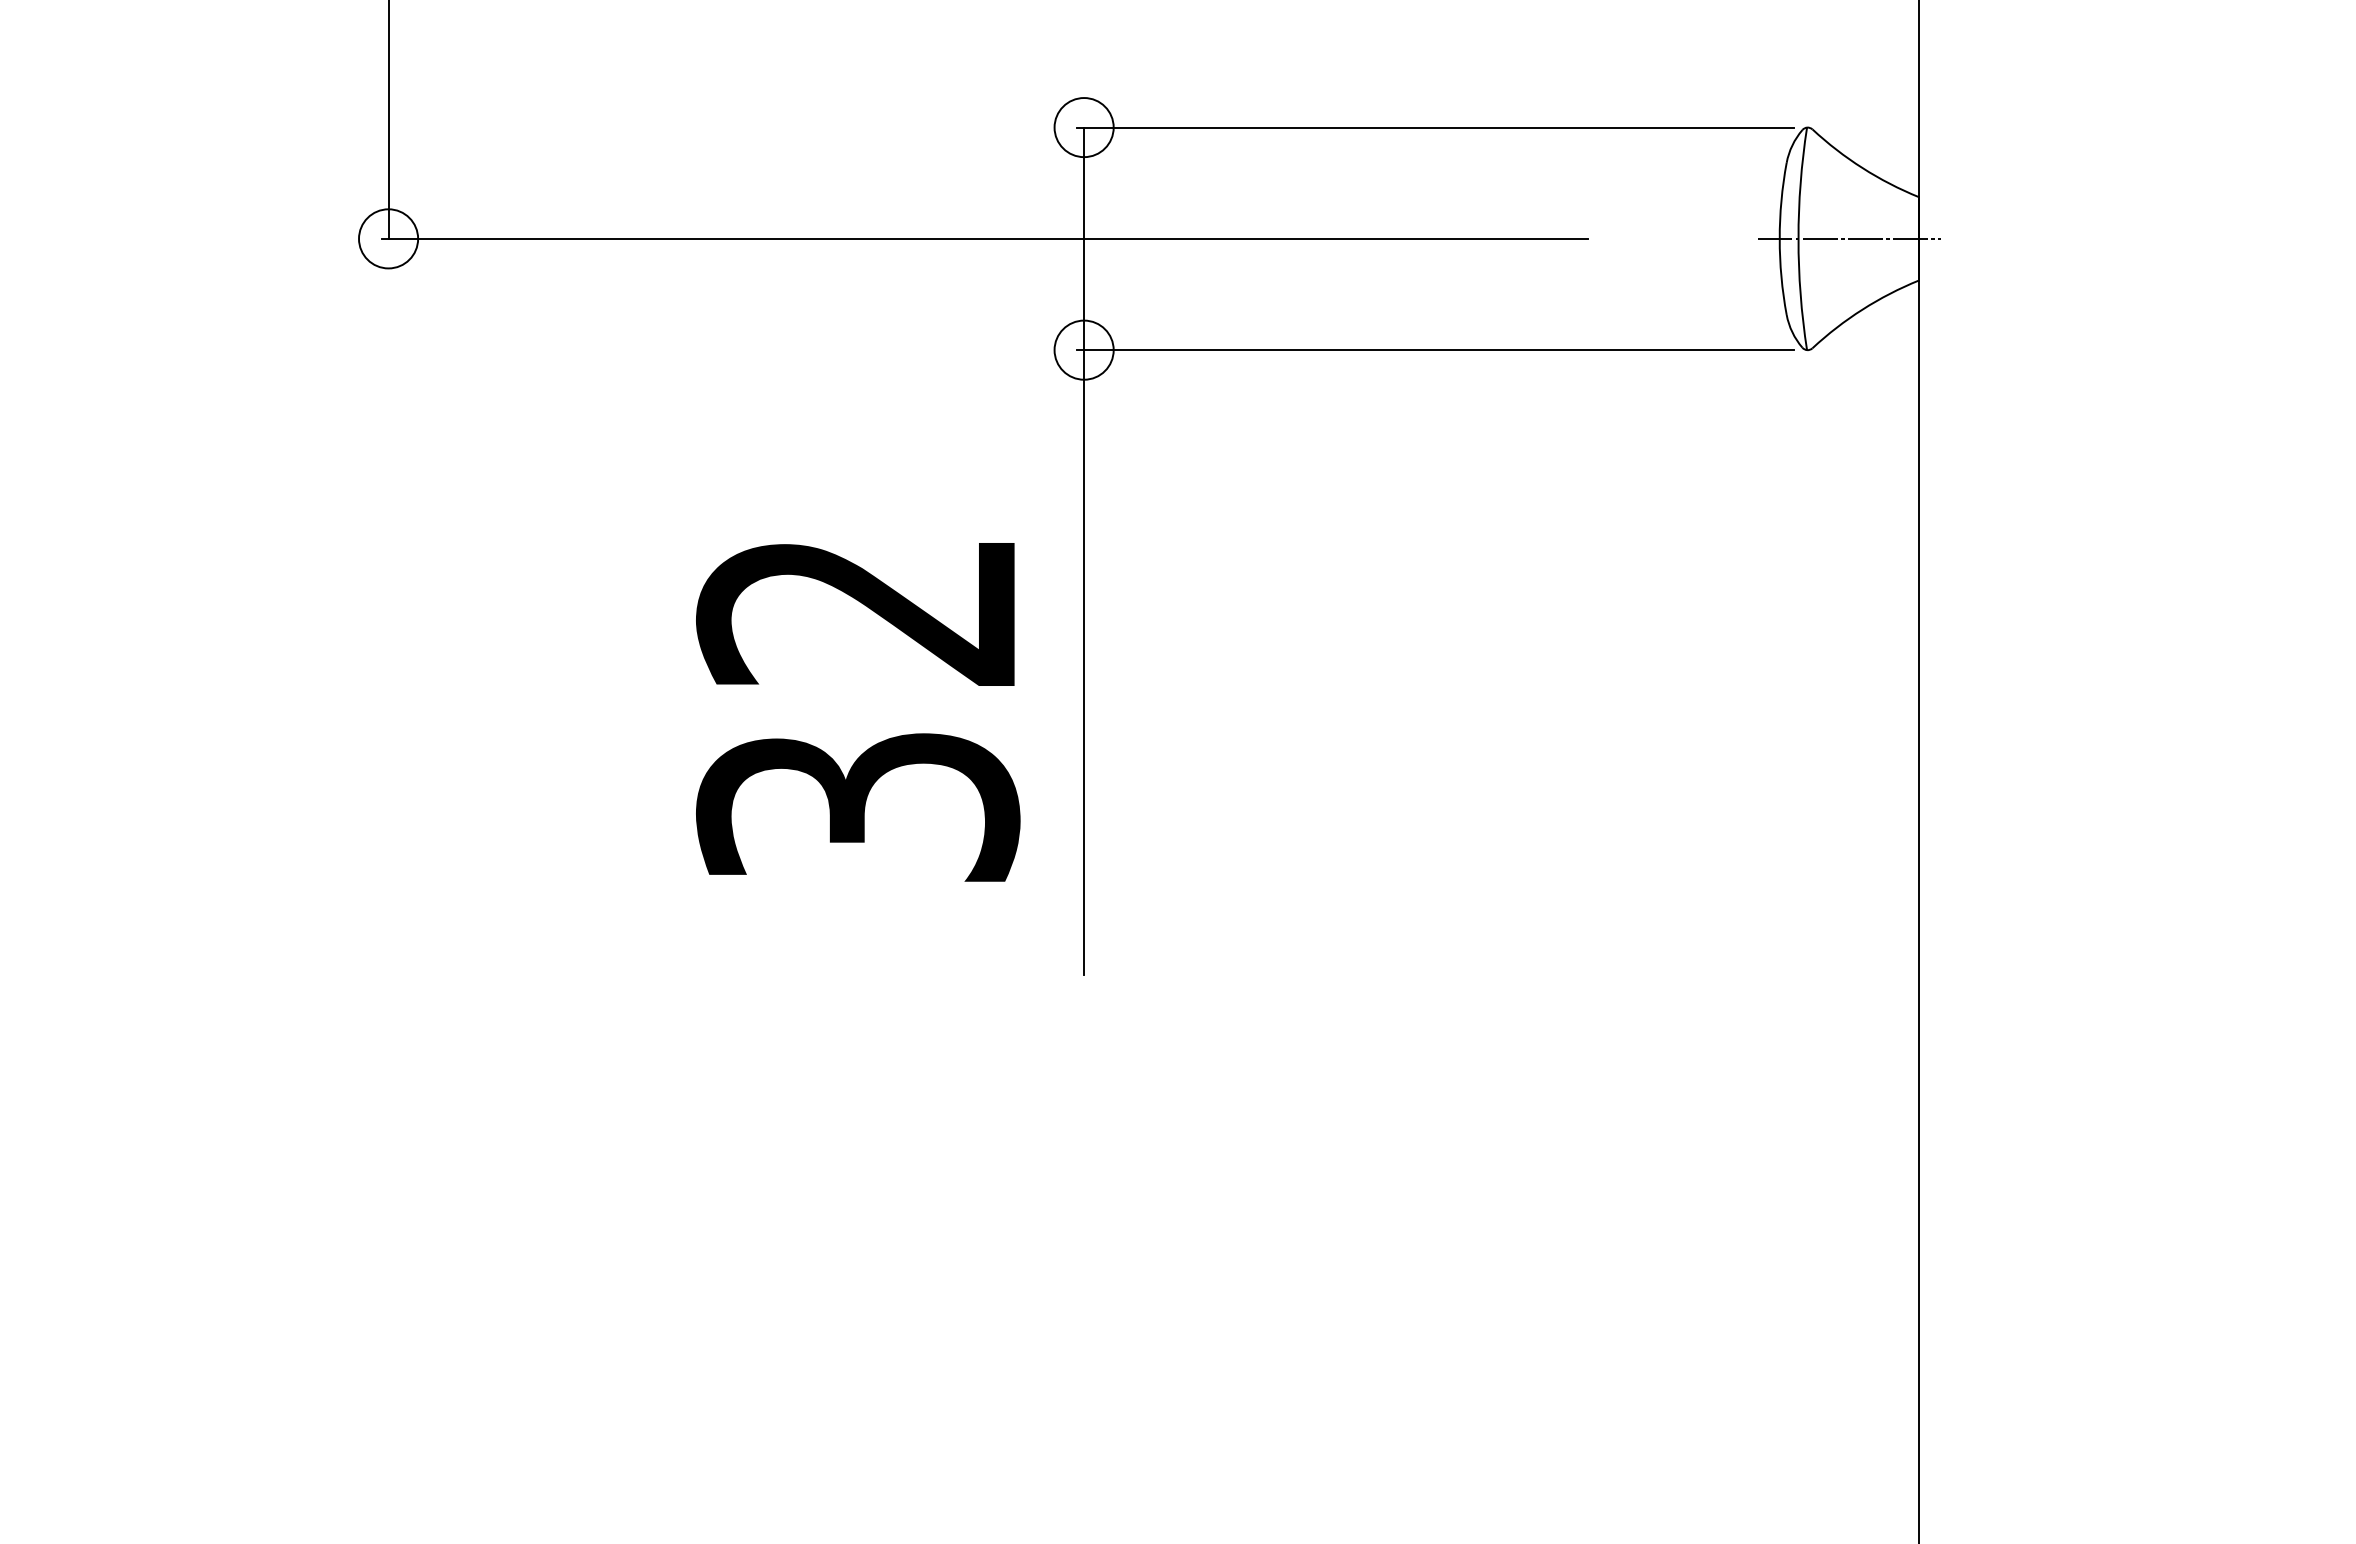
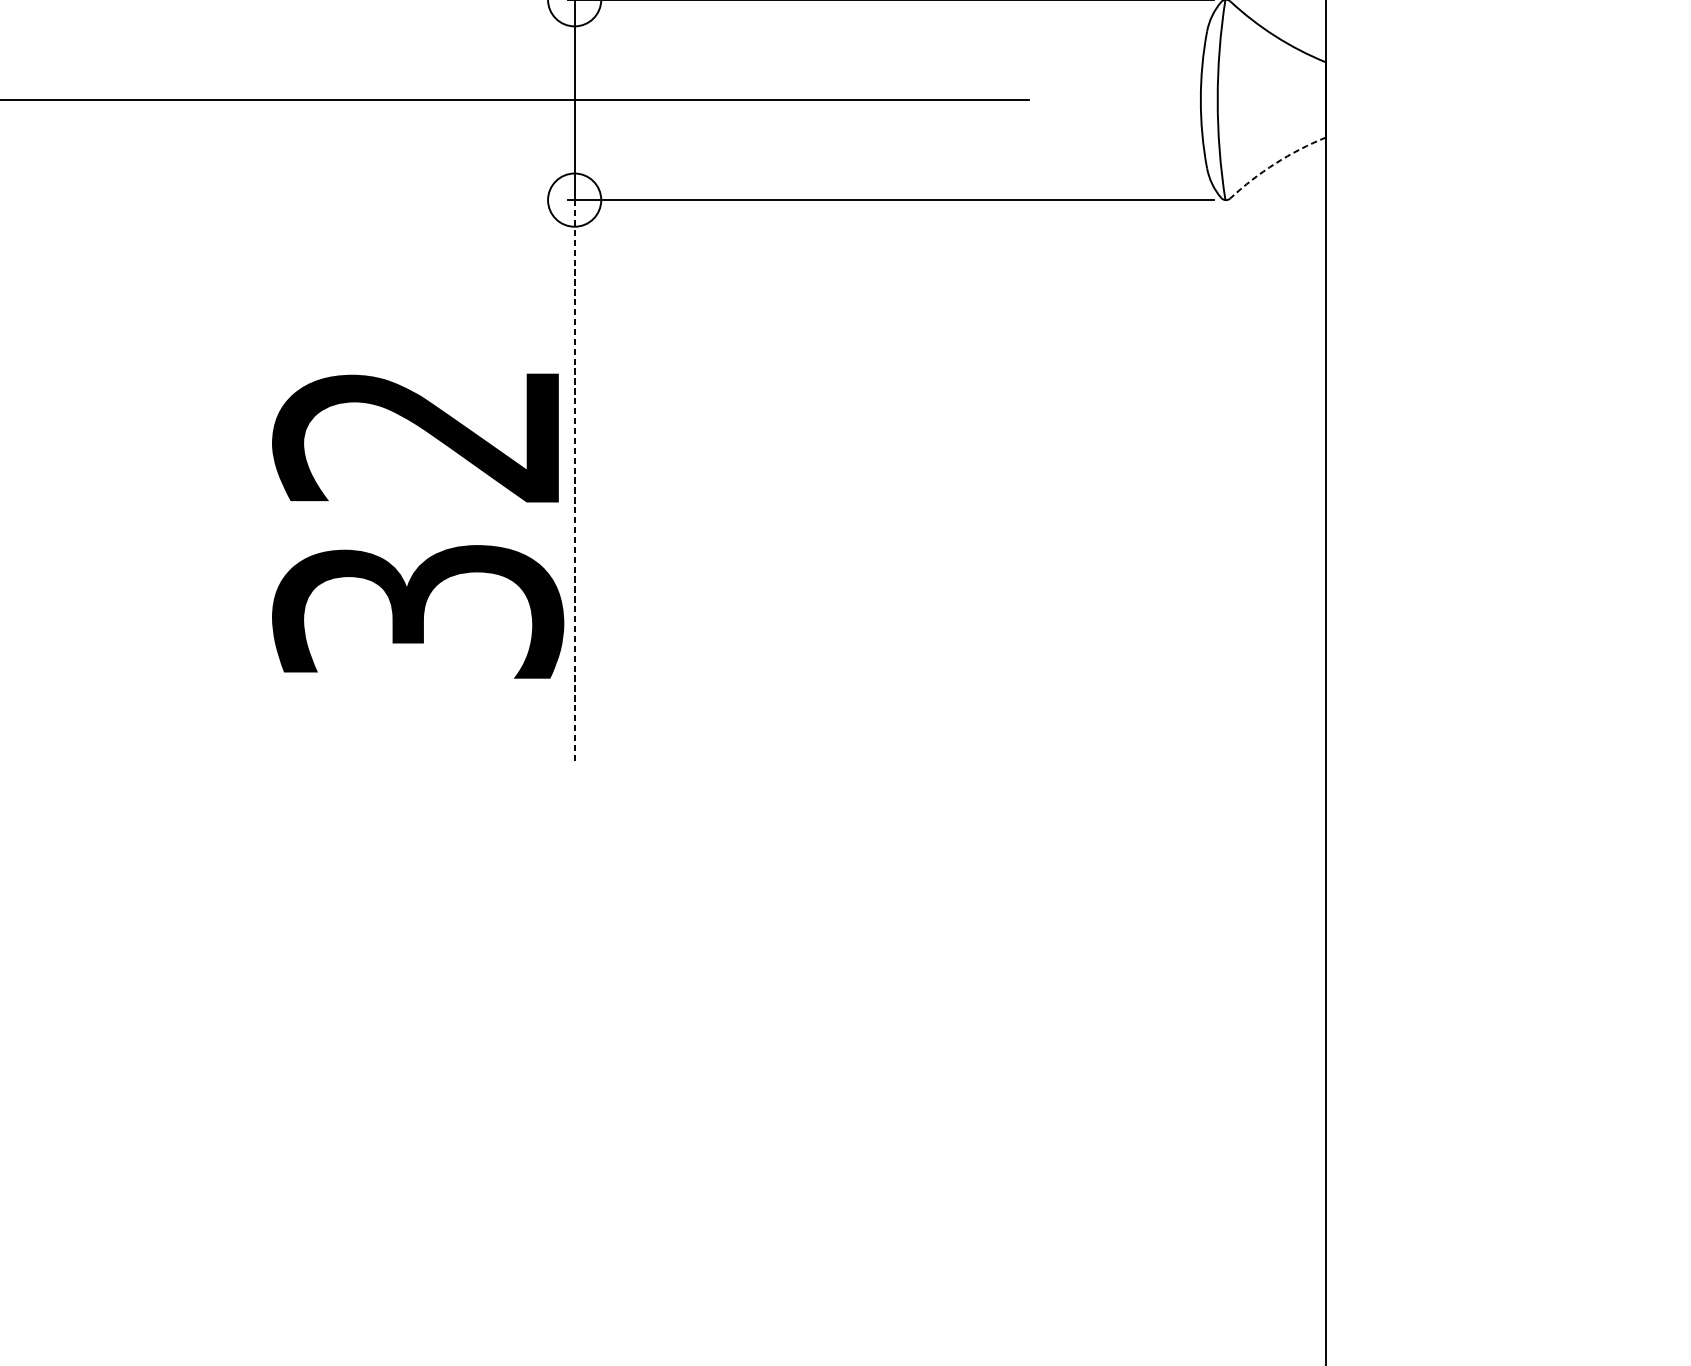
line: (1848, 238) -> (1262, 99), removed
arc: (1862, 309) -> (1275, 163), solid -> dashed
line: (1084, 662) -> (574, 481), solid -> dashed
text: (858, 712) -> (418, 526), moved

